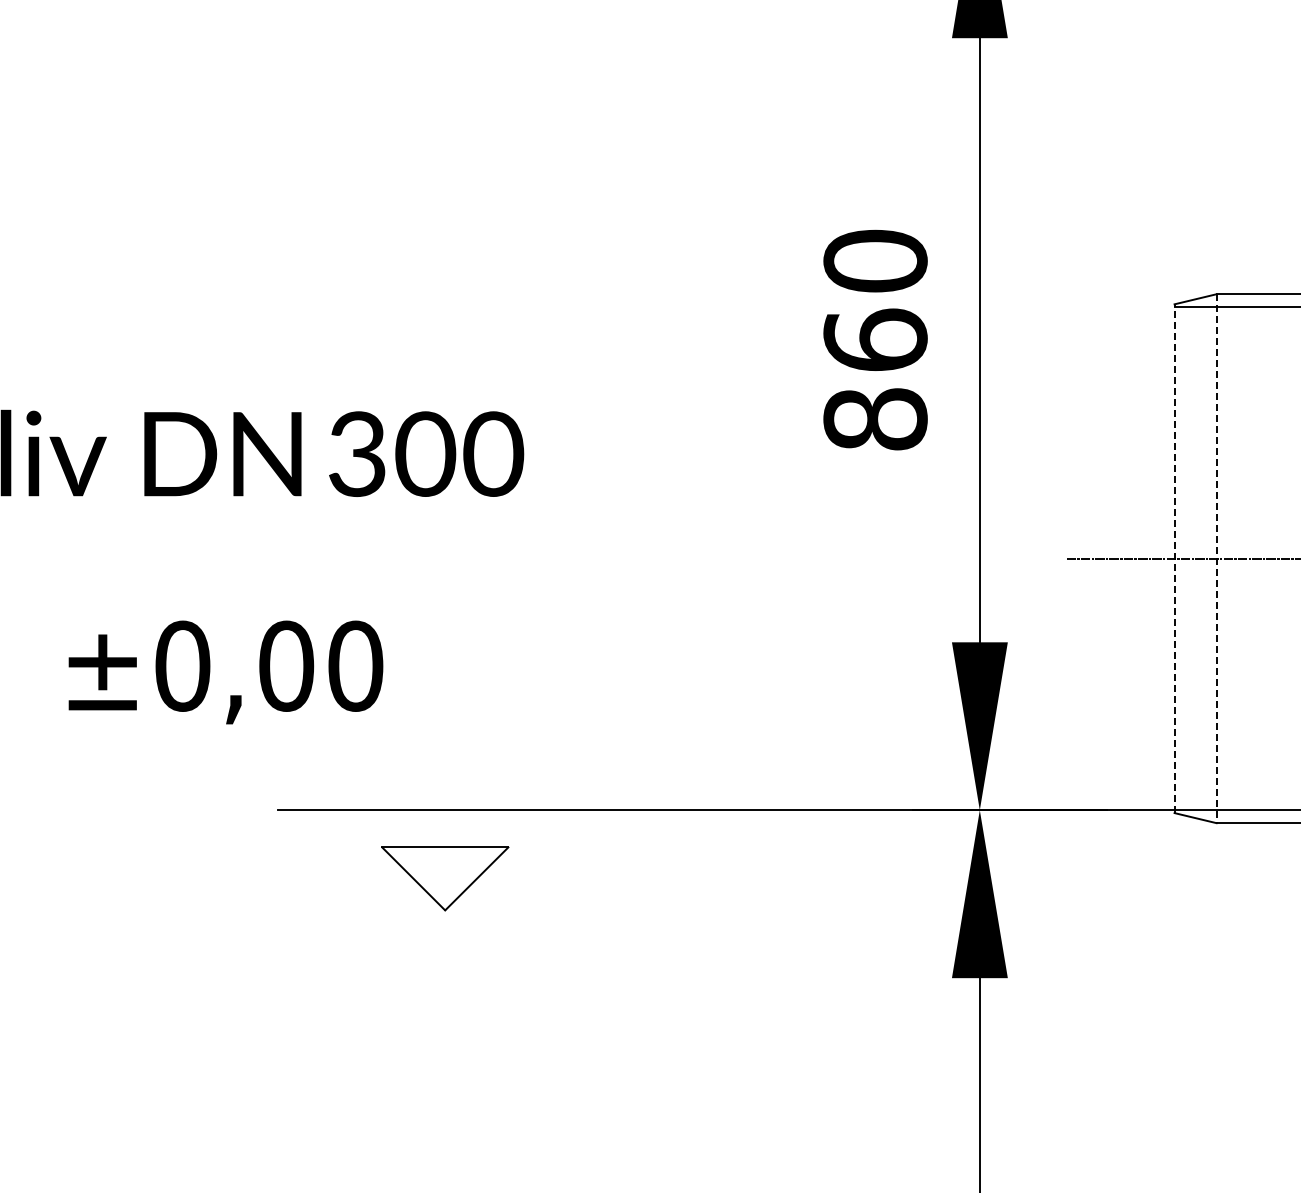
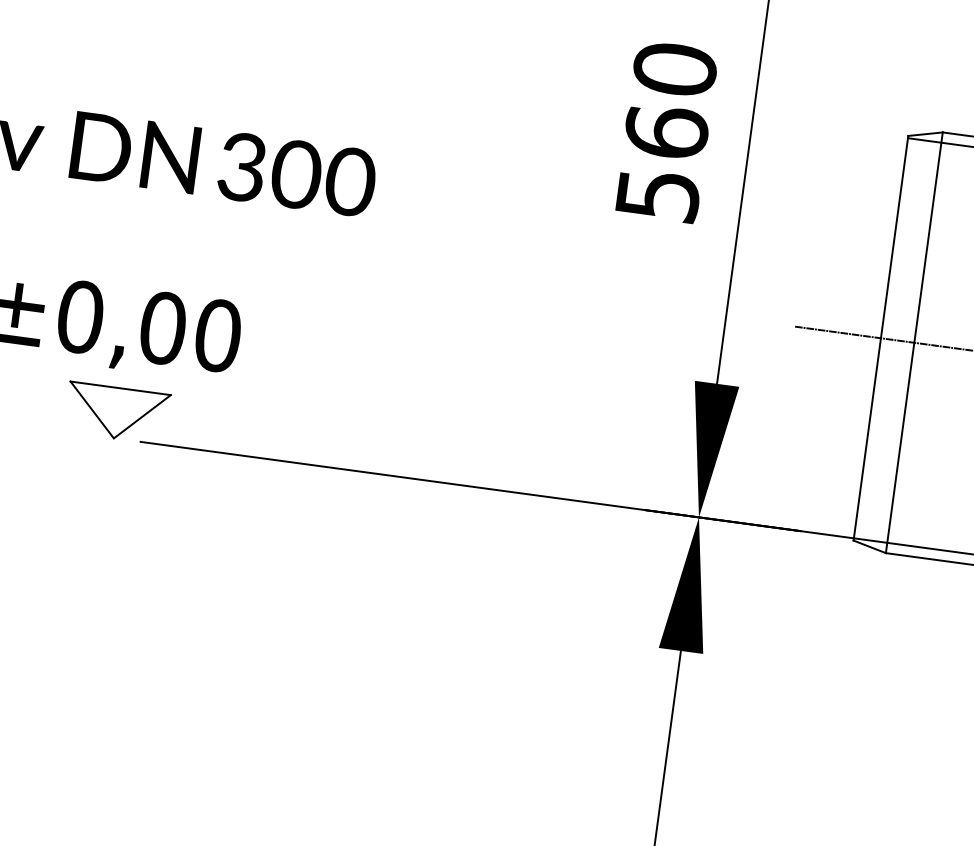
text: (875, 419) -> (658, 195), 860 -> 560
line: (1174, 558) -> (880, 338), dashed -> solid
line: (1216, 559) -> (914, 343), dashed -> solid
part: (445, 878) -> (117, 413), moved

